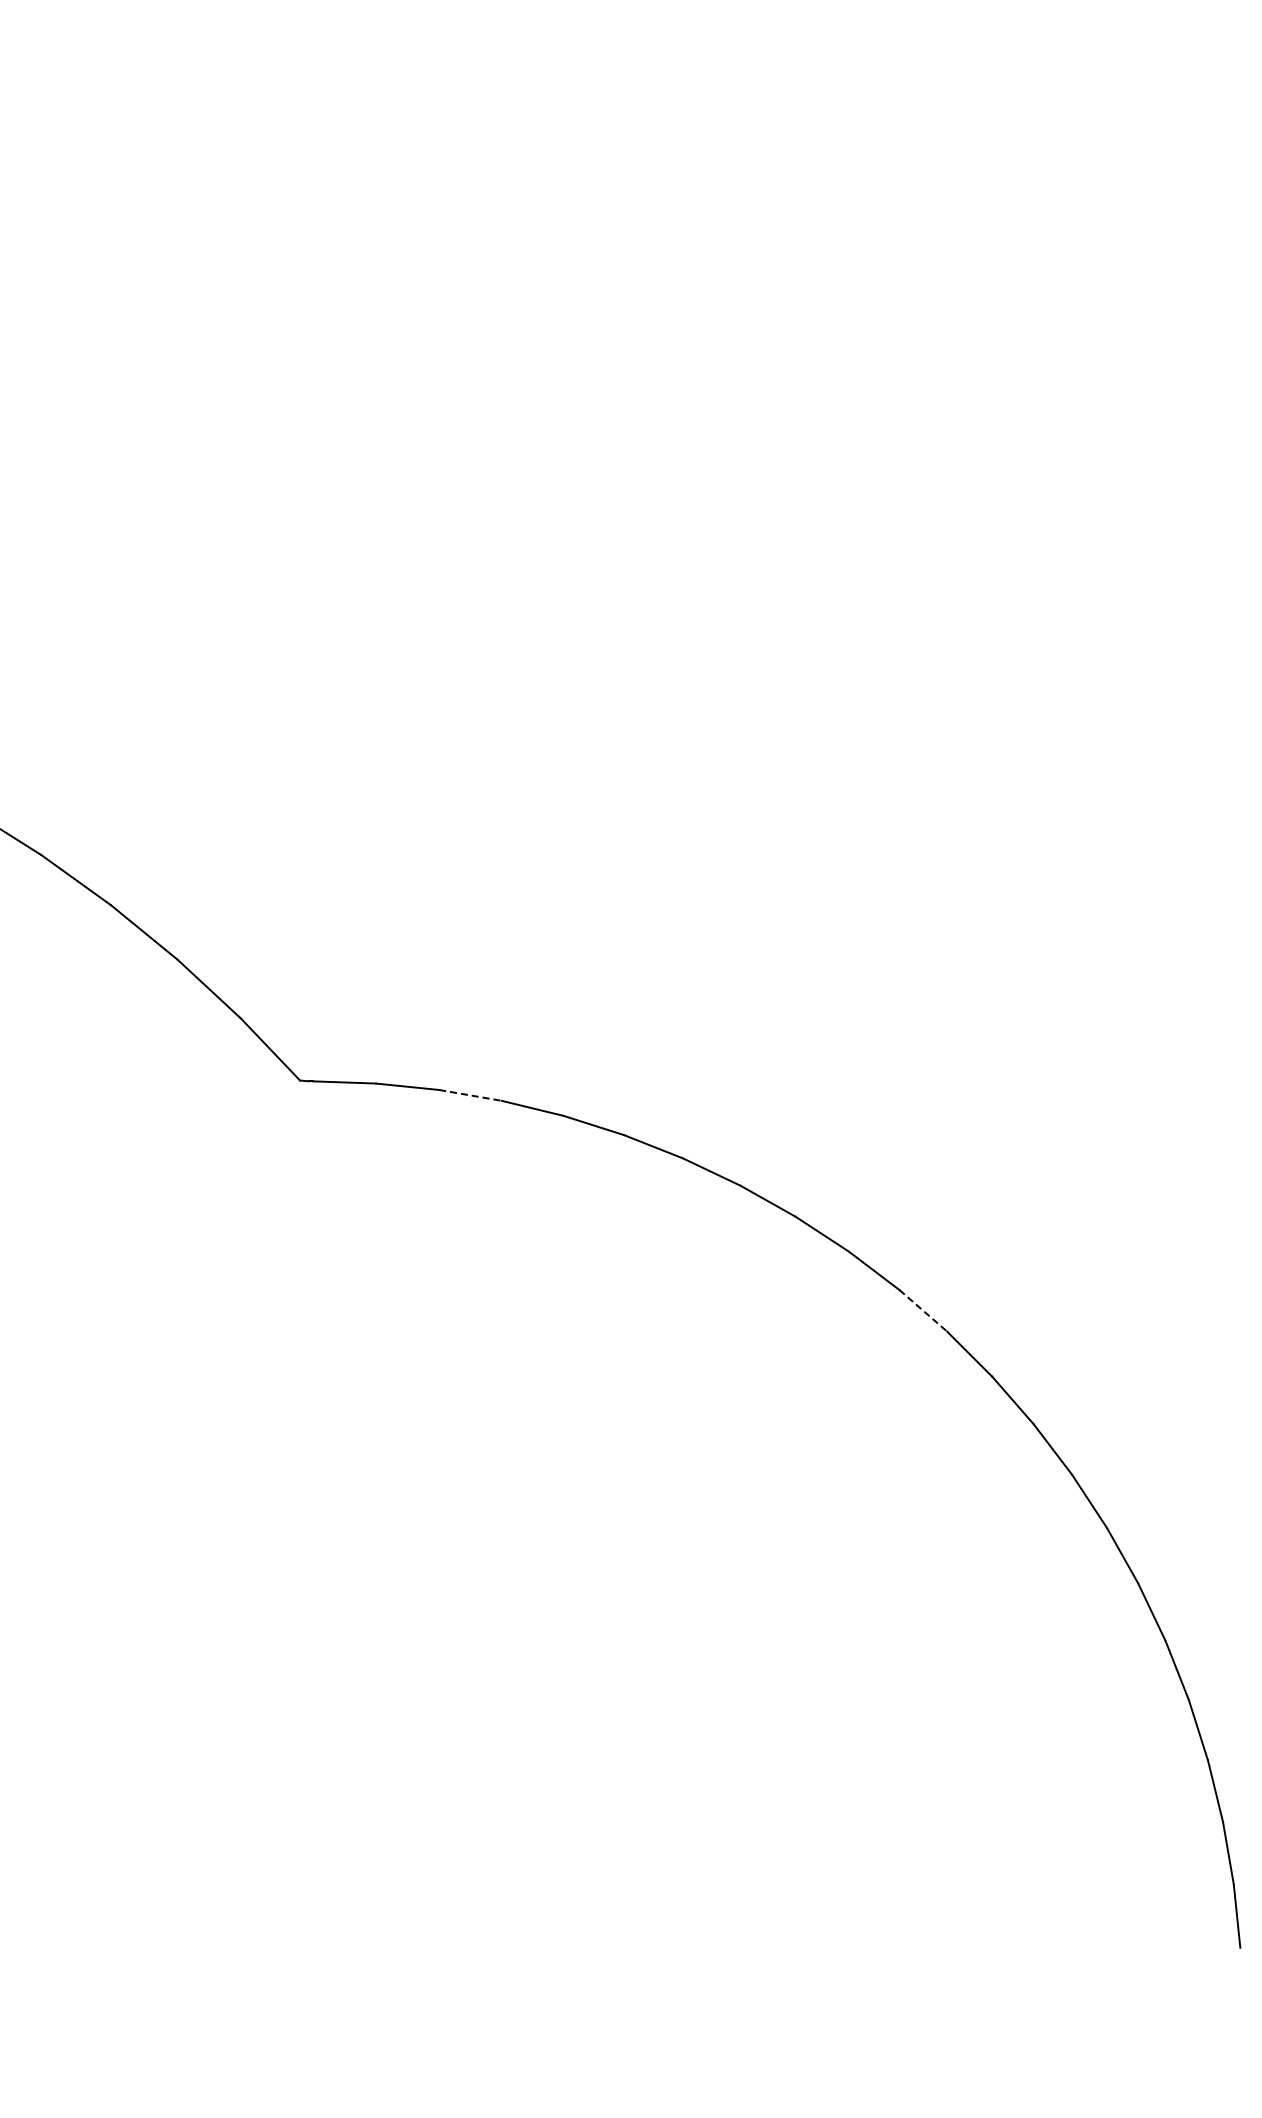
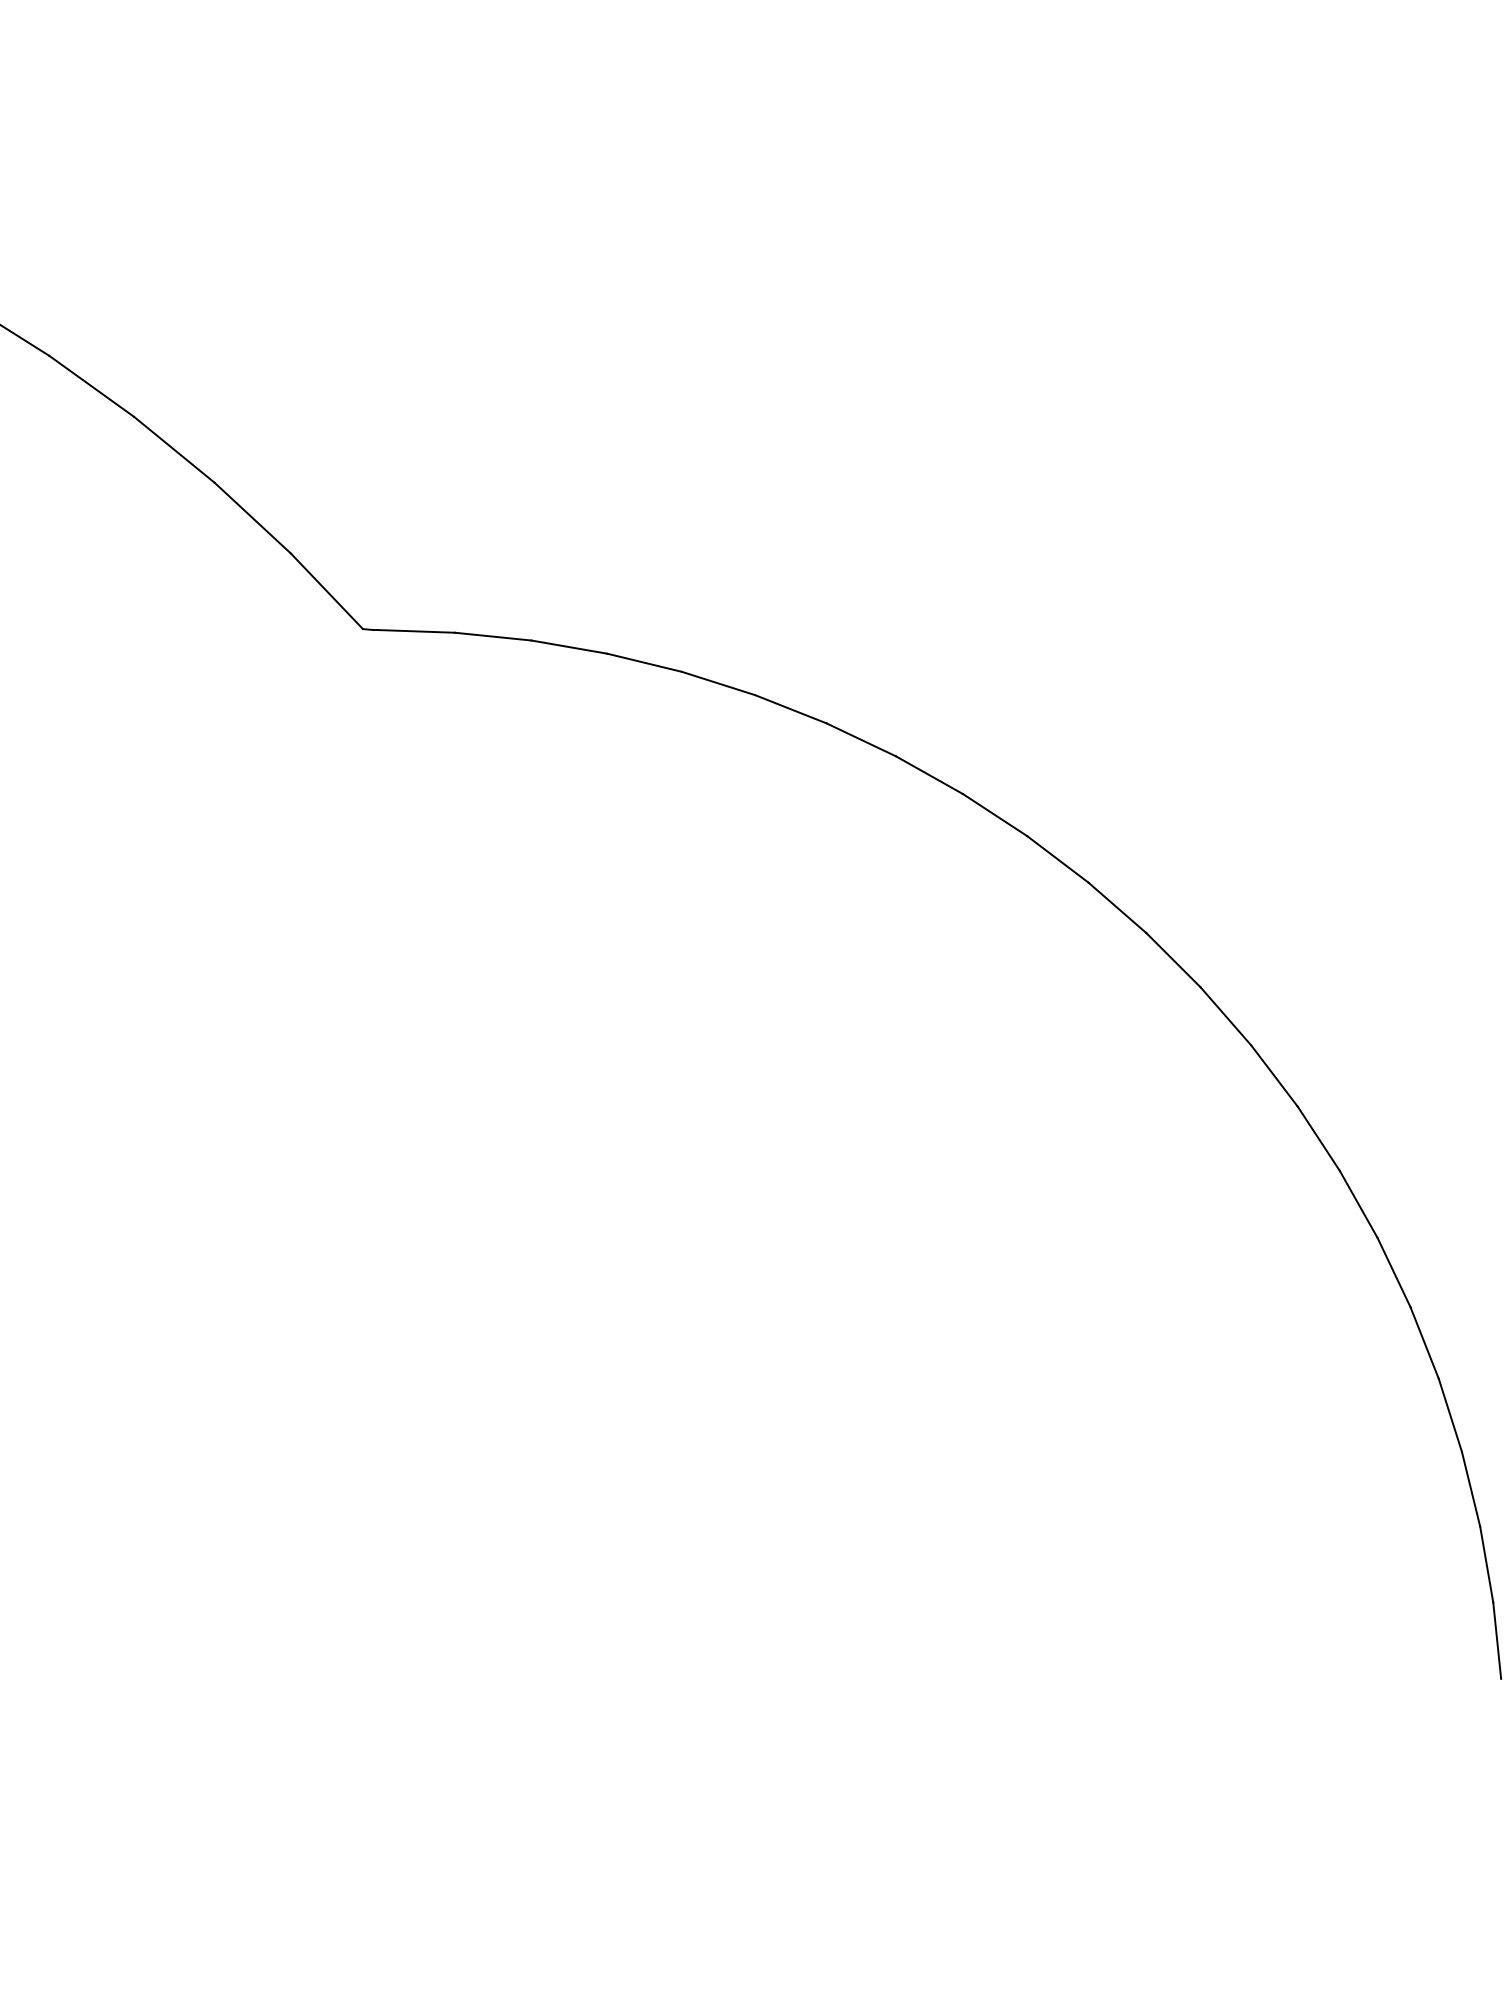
line: (470, 1095) -> (569, 647), dashed -> solid
line: (923, 1310) -> (1117, 907), dashed -> solid

